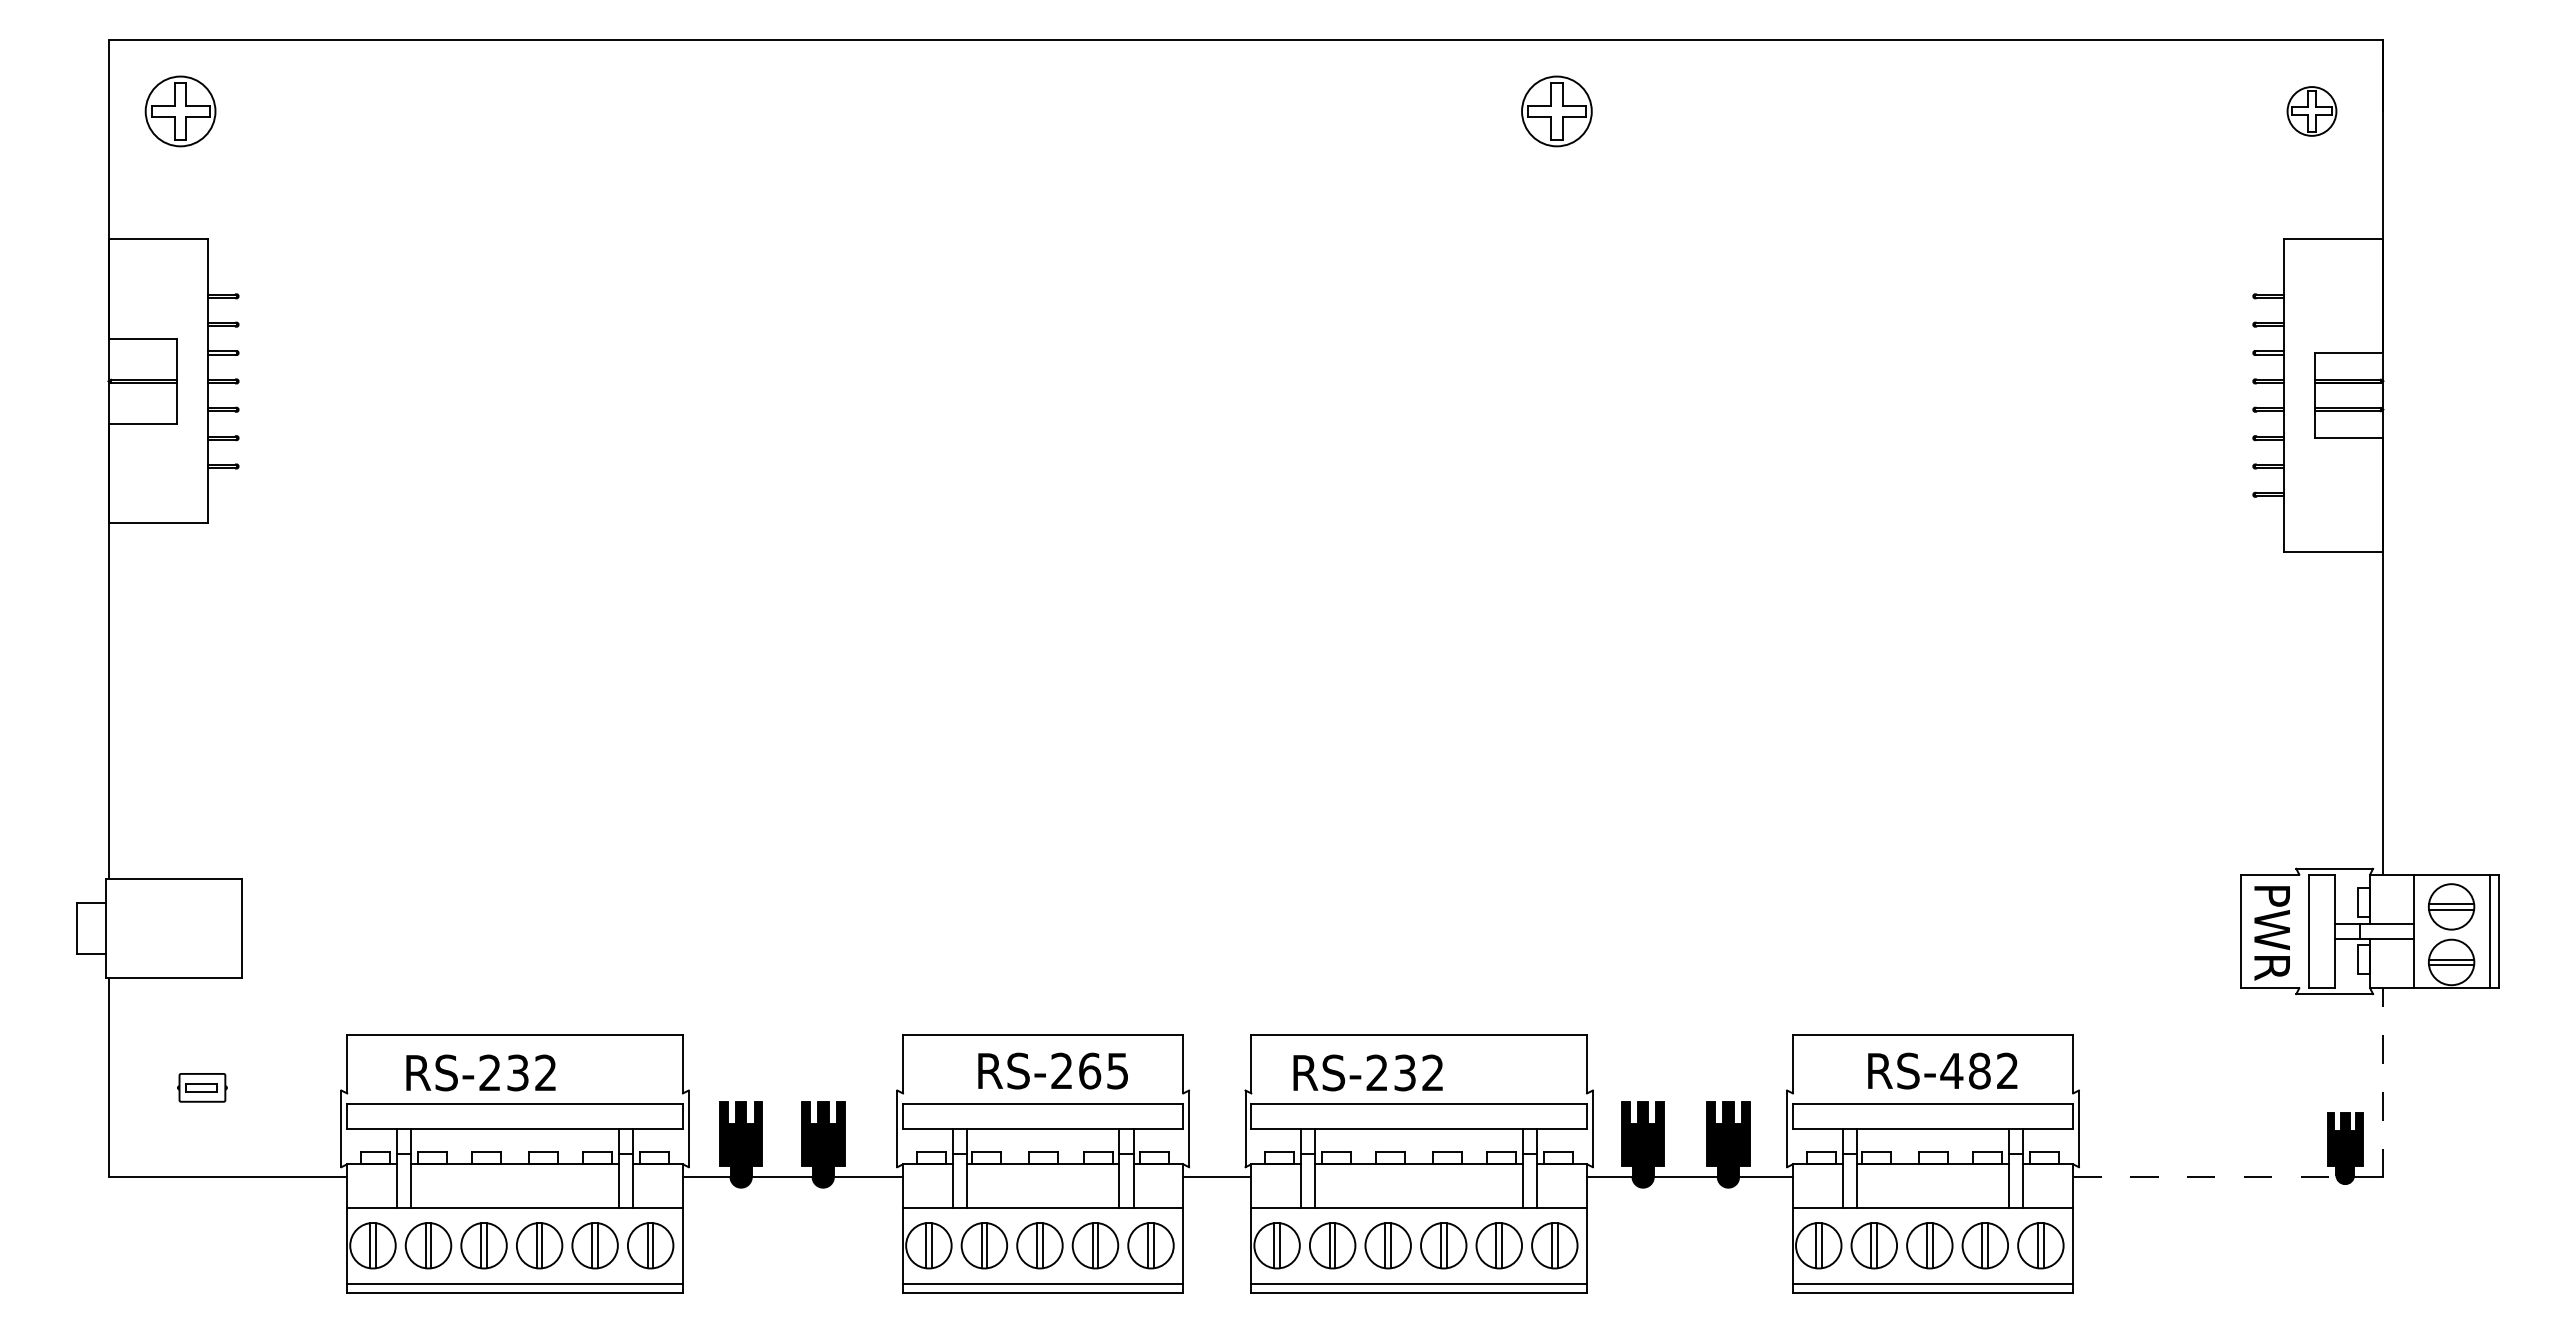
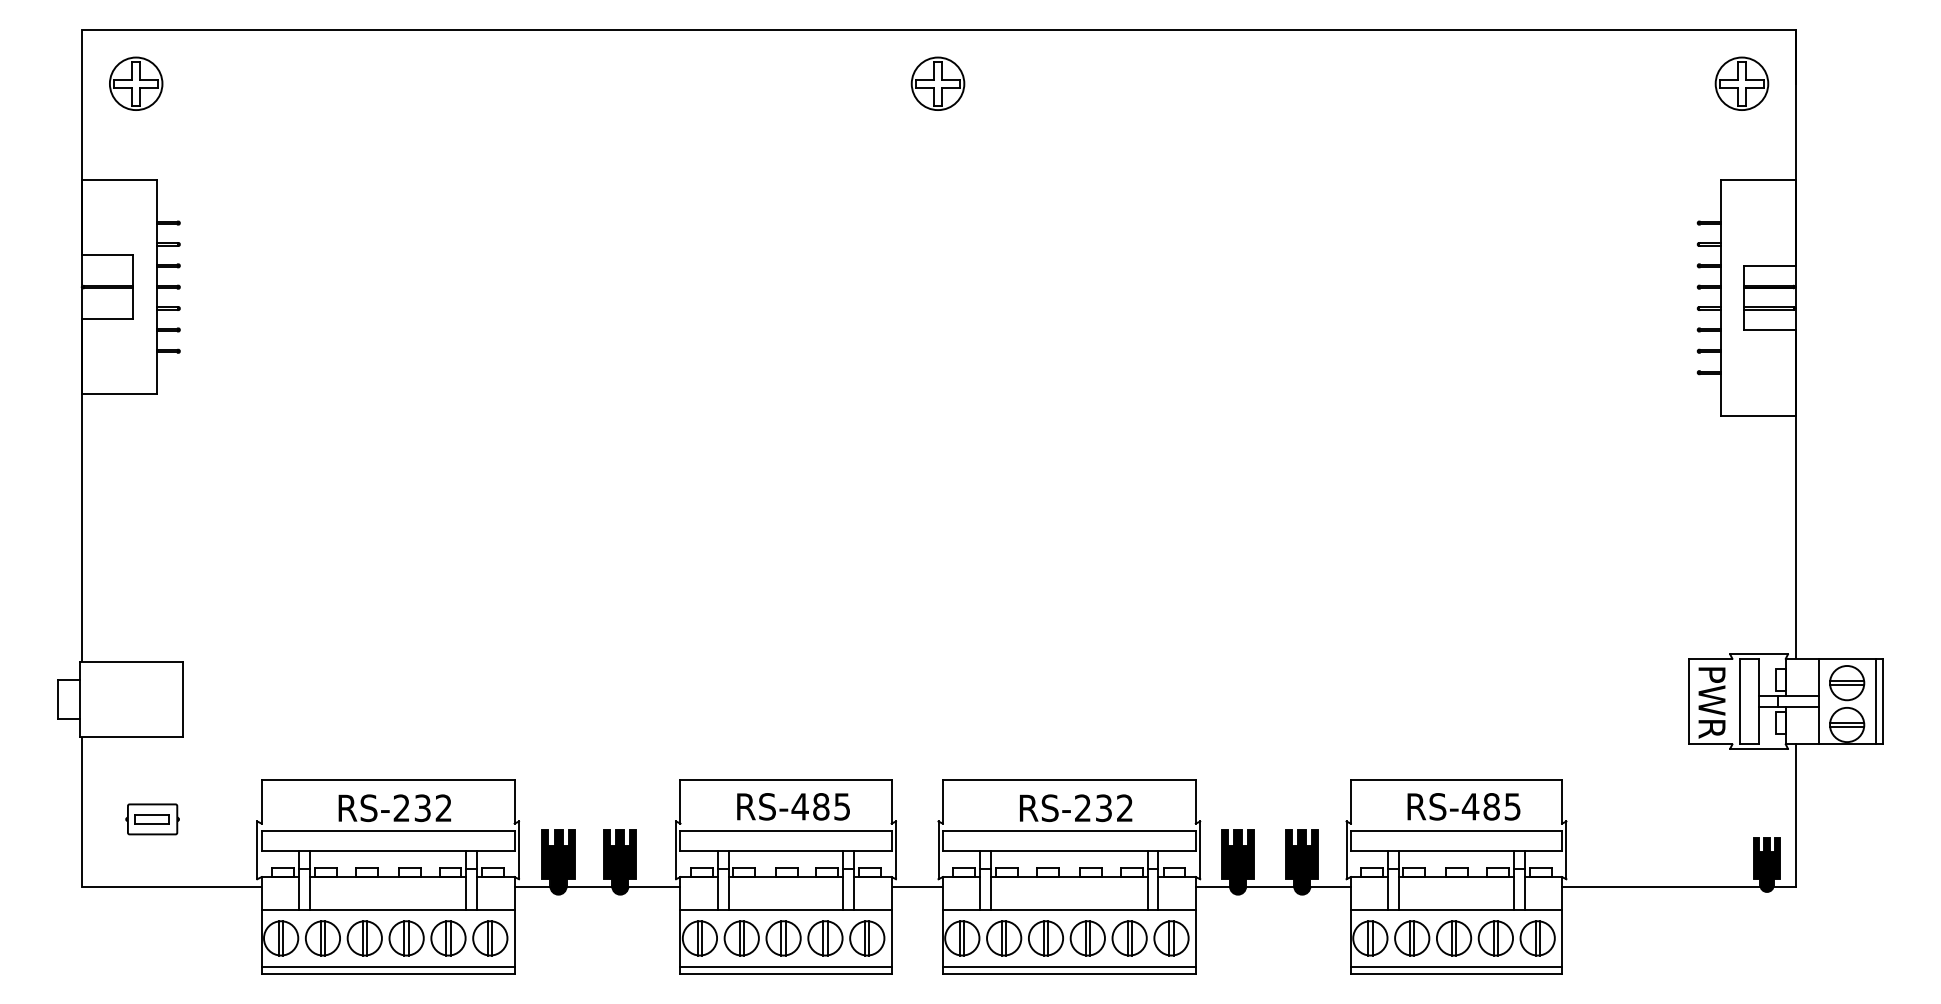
part: (1556, 111) -> (937, 83), moved
part: (2311, 111) -> (1741, 83), size x1.43
text: (1075, 1070) -> (810, 806), RS-265 -> RS-485
text: (2007, 1070) -> (1512, 806), RS-482 -> RS-485
text: (480, 1072) -> (394, 807), moved
text: (1367, 1072) -> (1075, 807), moved
line: (2383, 1082) -> (1795, 815), dashed -> solid
part: (202, 1087) -> (152, 819), size x1.43
line: (2204, 1177) -> (1660, 886), dashed -> solid

